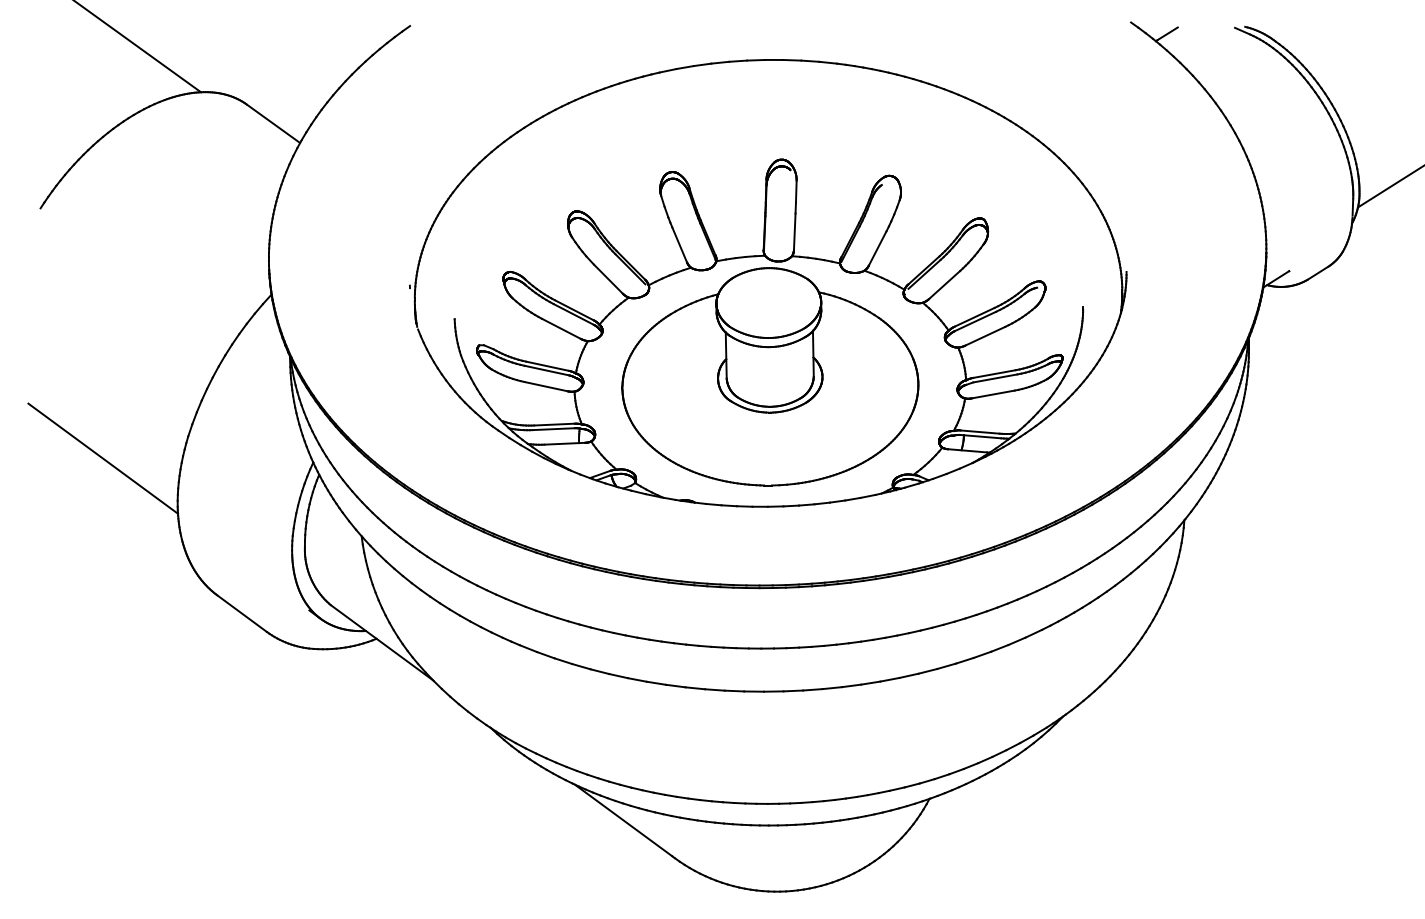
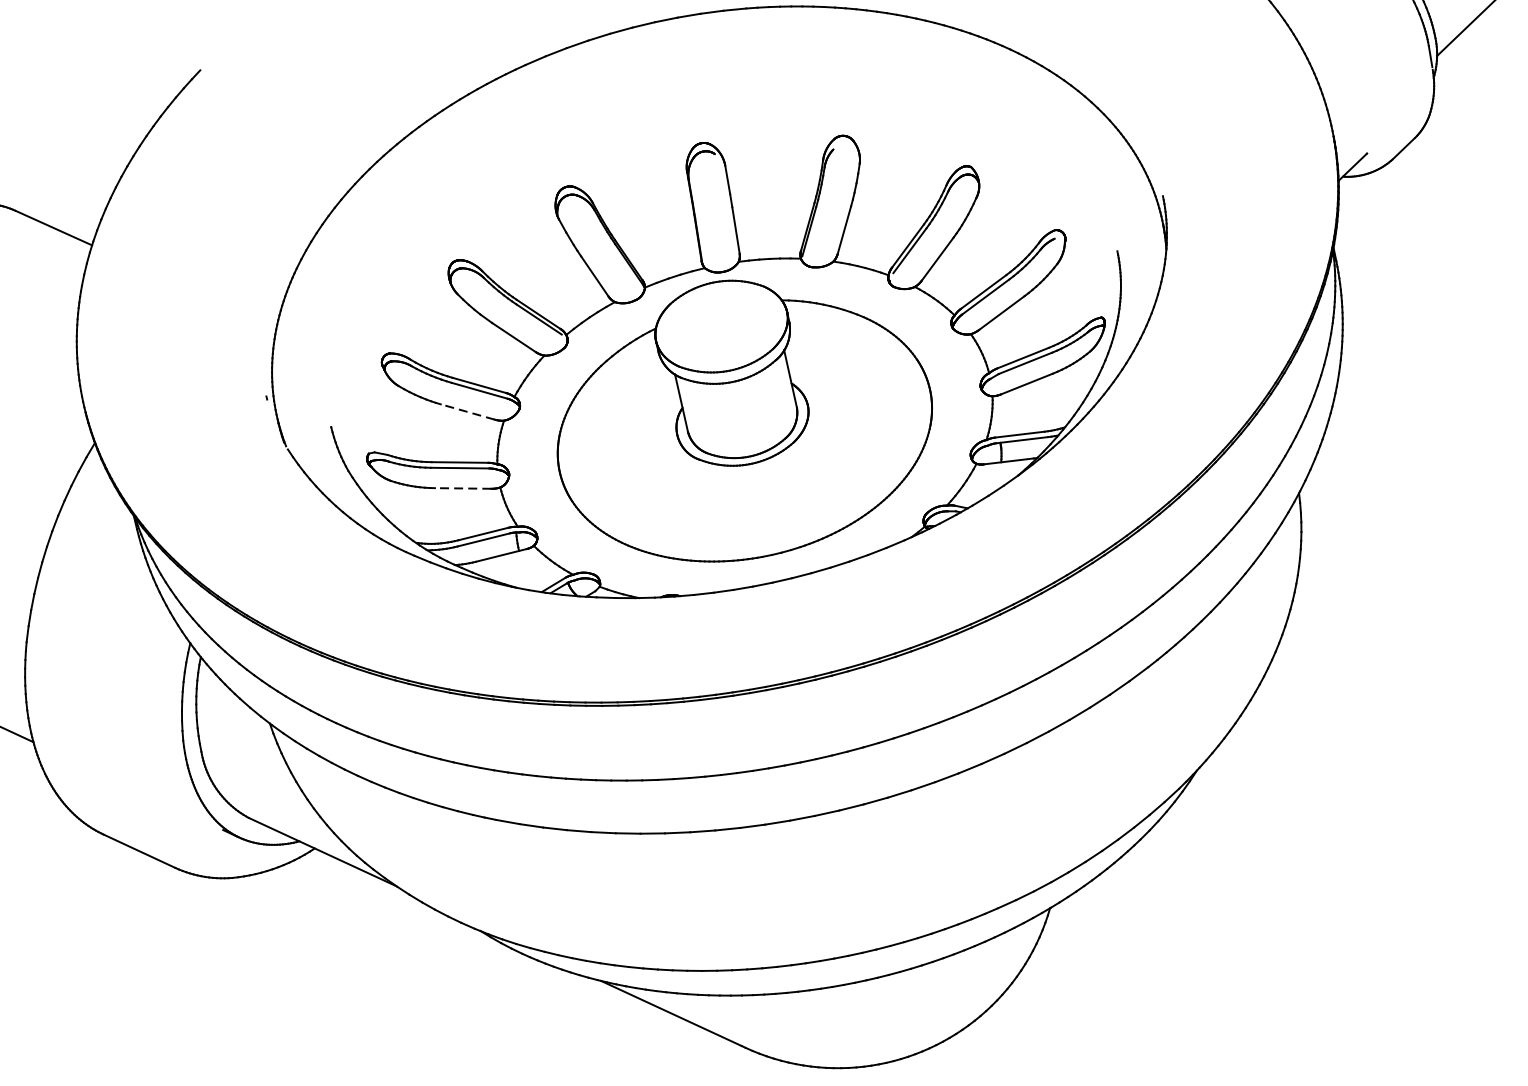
line: (561, 328) -> (467, 411), solid -> dashed
line: (546, 386) -> (463, 488), solid -> dashed

